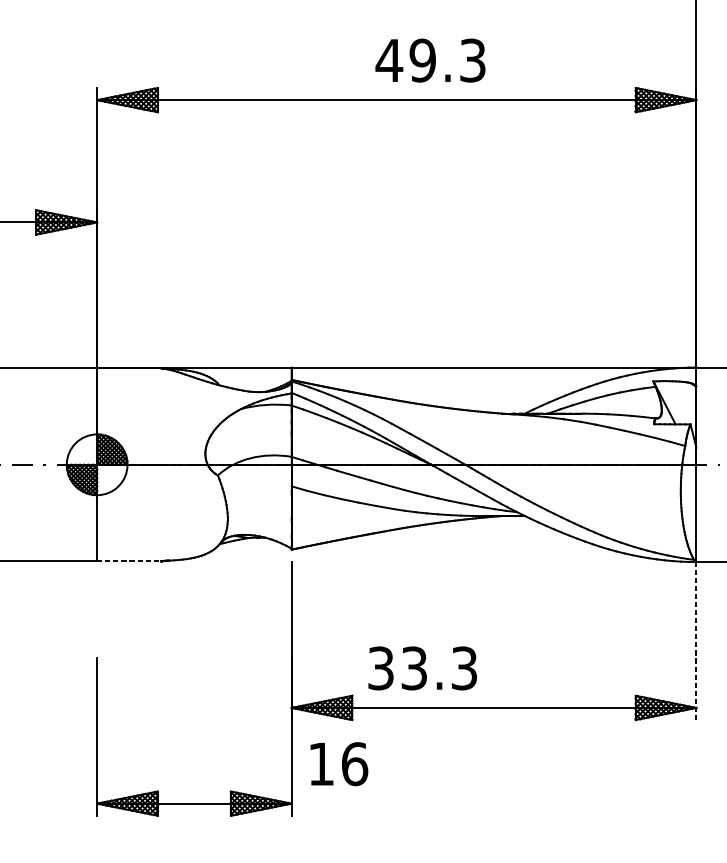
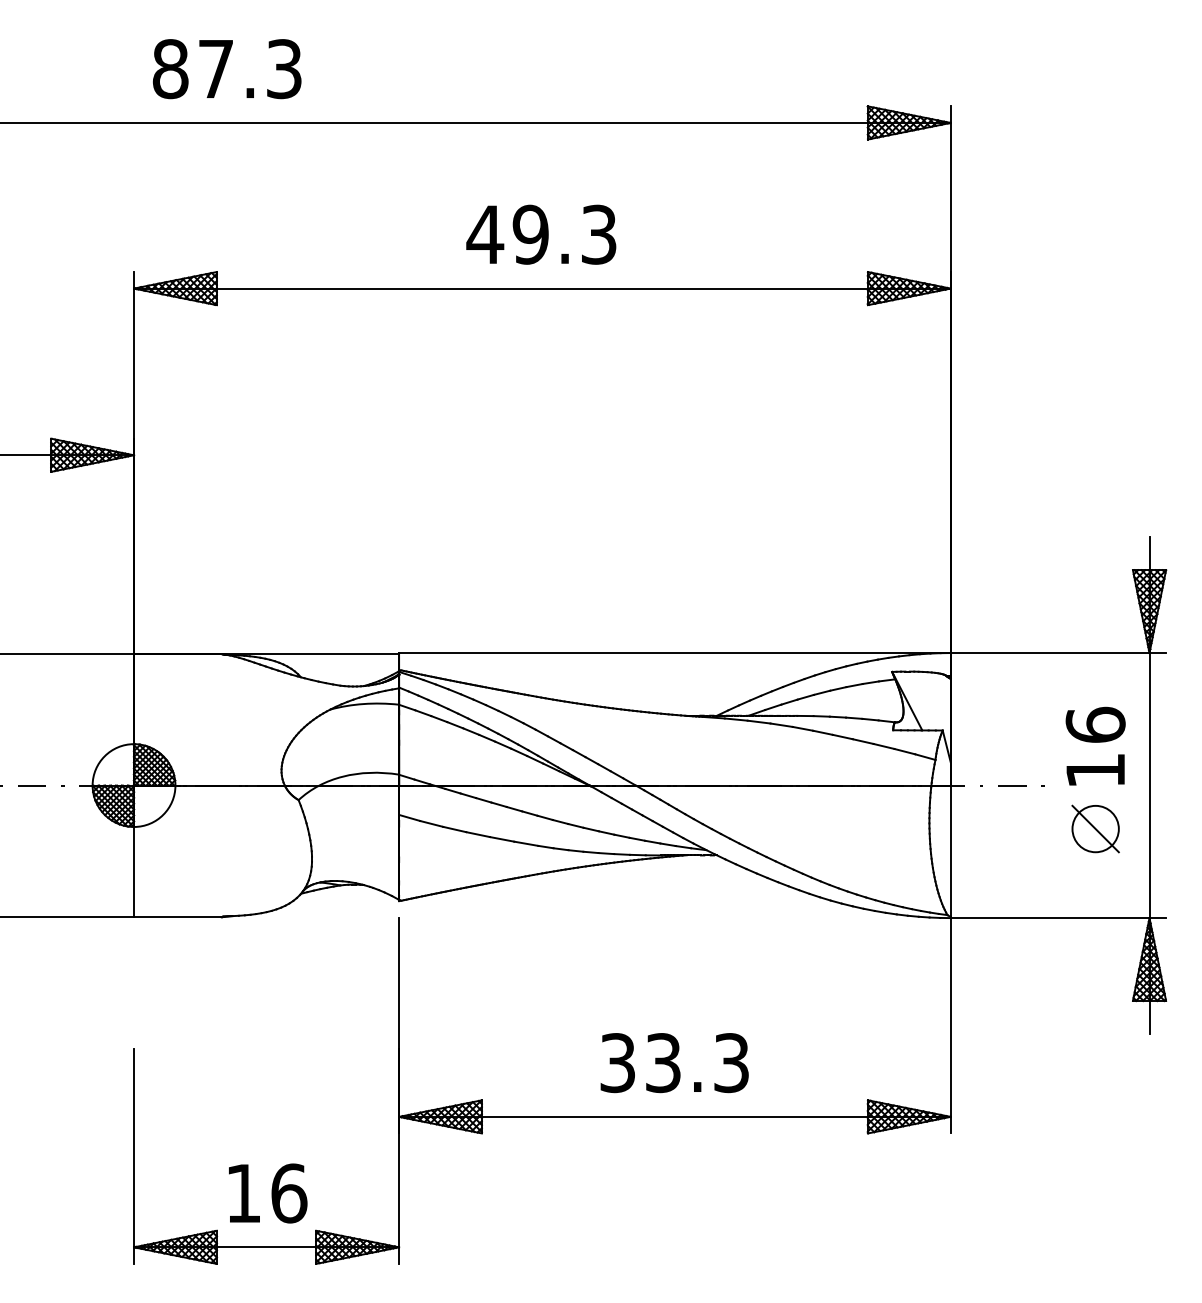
text: (430, 60) -> (541, 234), moved
line: (129, 561) -> (177, 917), dashed -> solid
line: (696, 640) -> (950, 1025), dashed -> solid
text: (422, 668) -> (674, 1063), moved
text: (339, 764) -> (268, 1193), moved

